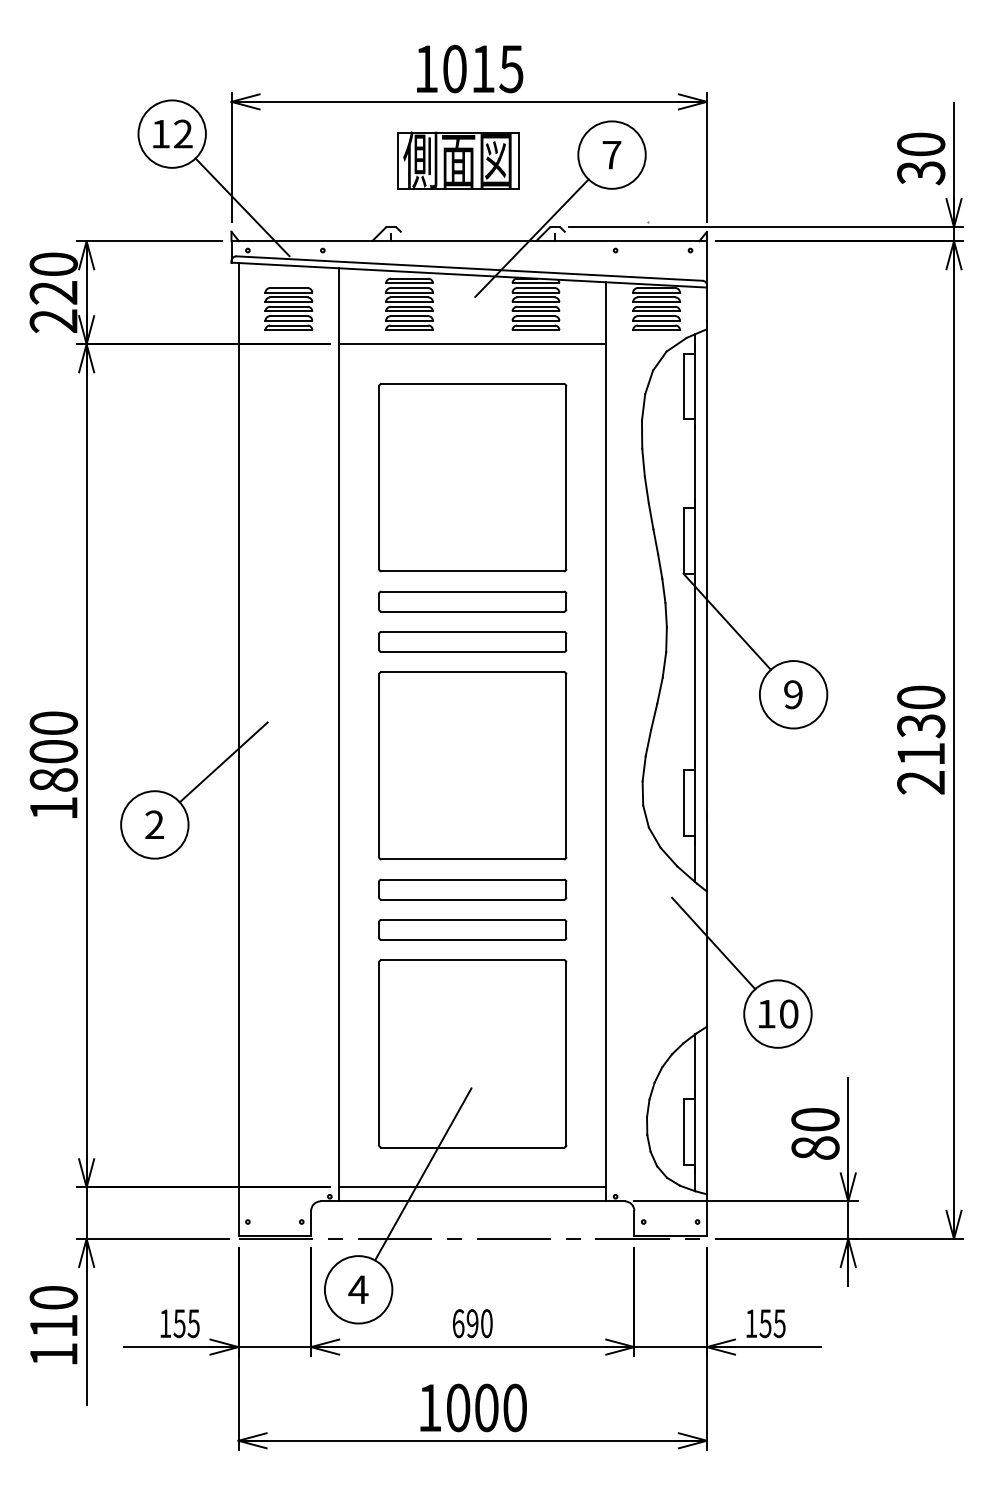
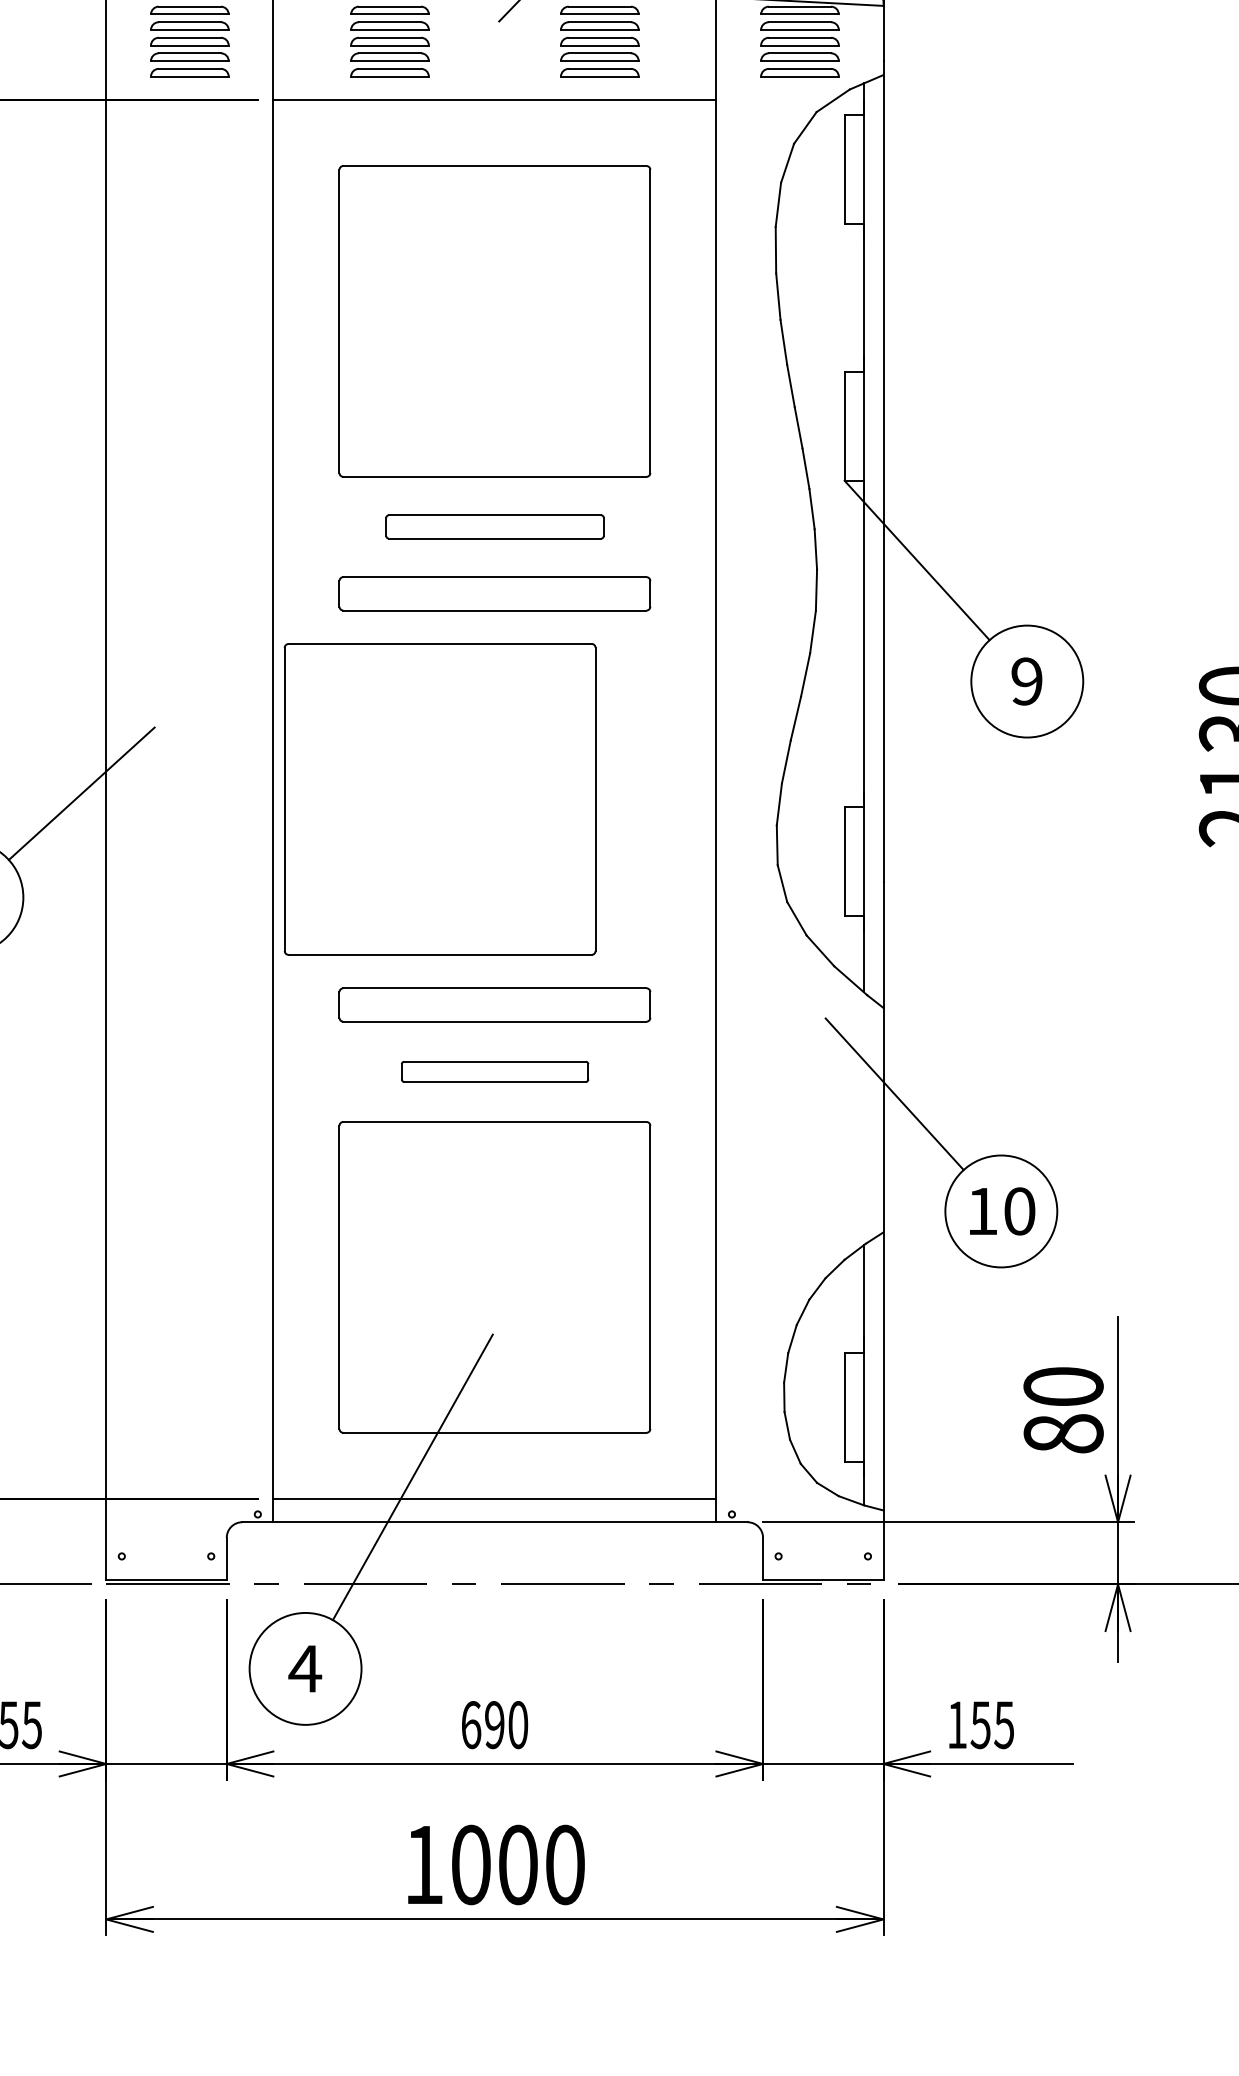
part: (472, 601) -> (494, 526), size x0.7
part: (472, 765) -> (439, 798), moved
part: (472, 929) -> (494, 1071), size x0.6

